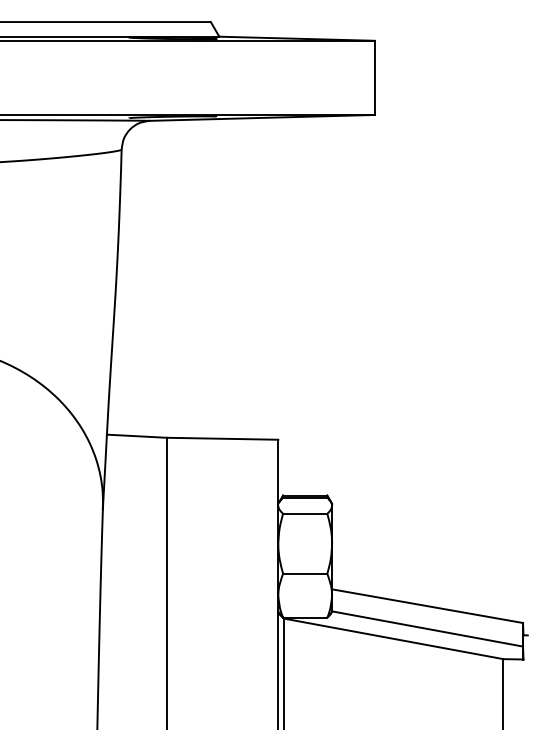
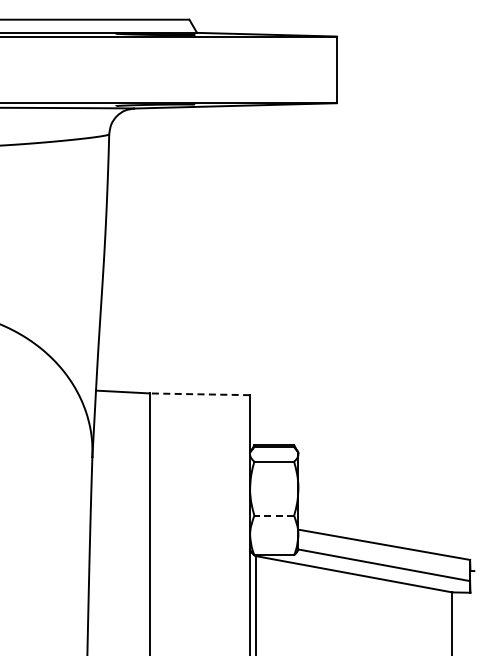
line: (222, 438) -> (199, 394), solid -> dashed
line: (305, 573) -> (274, 515), solid -> dashed

